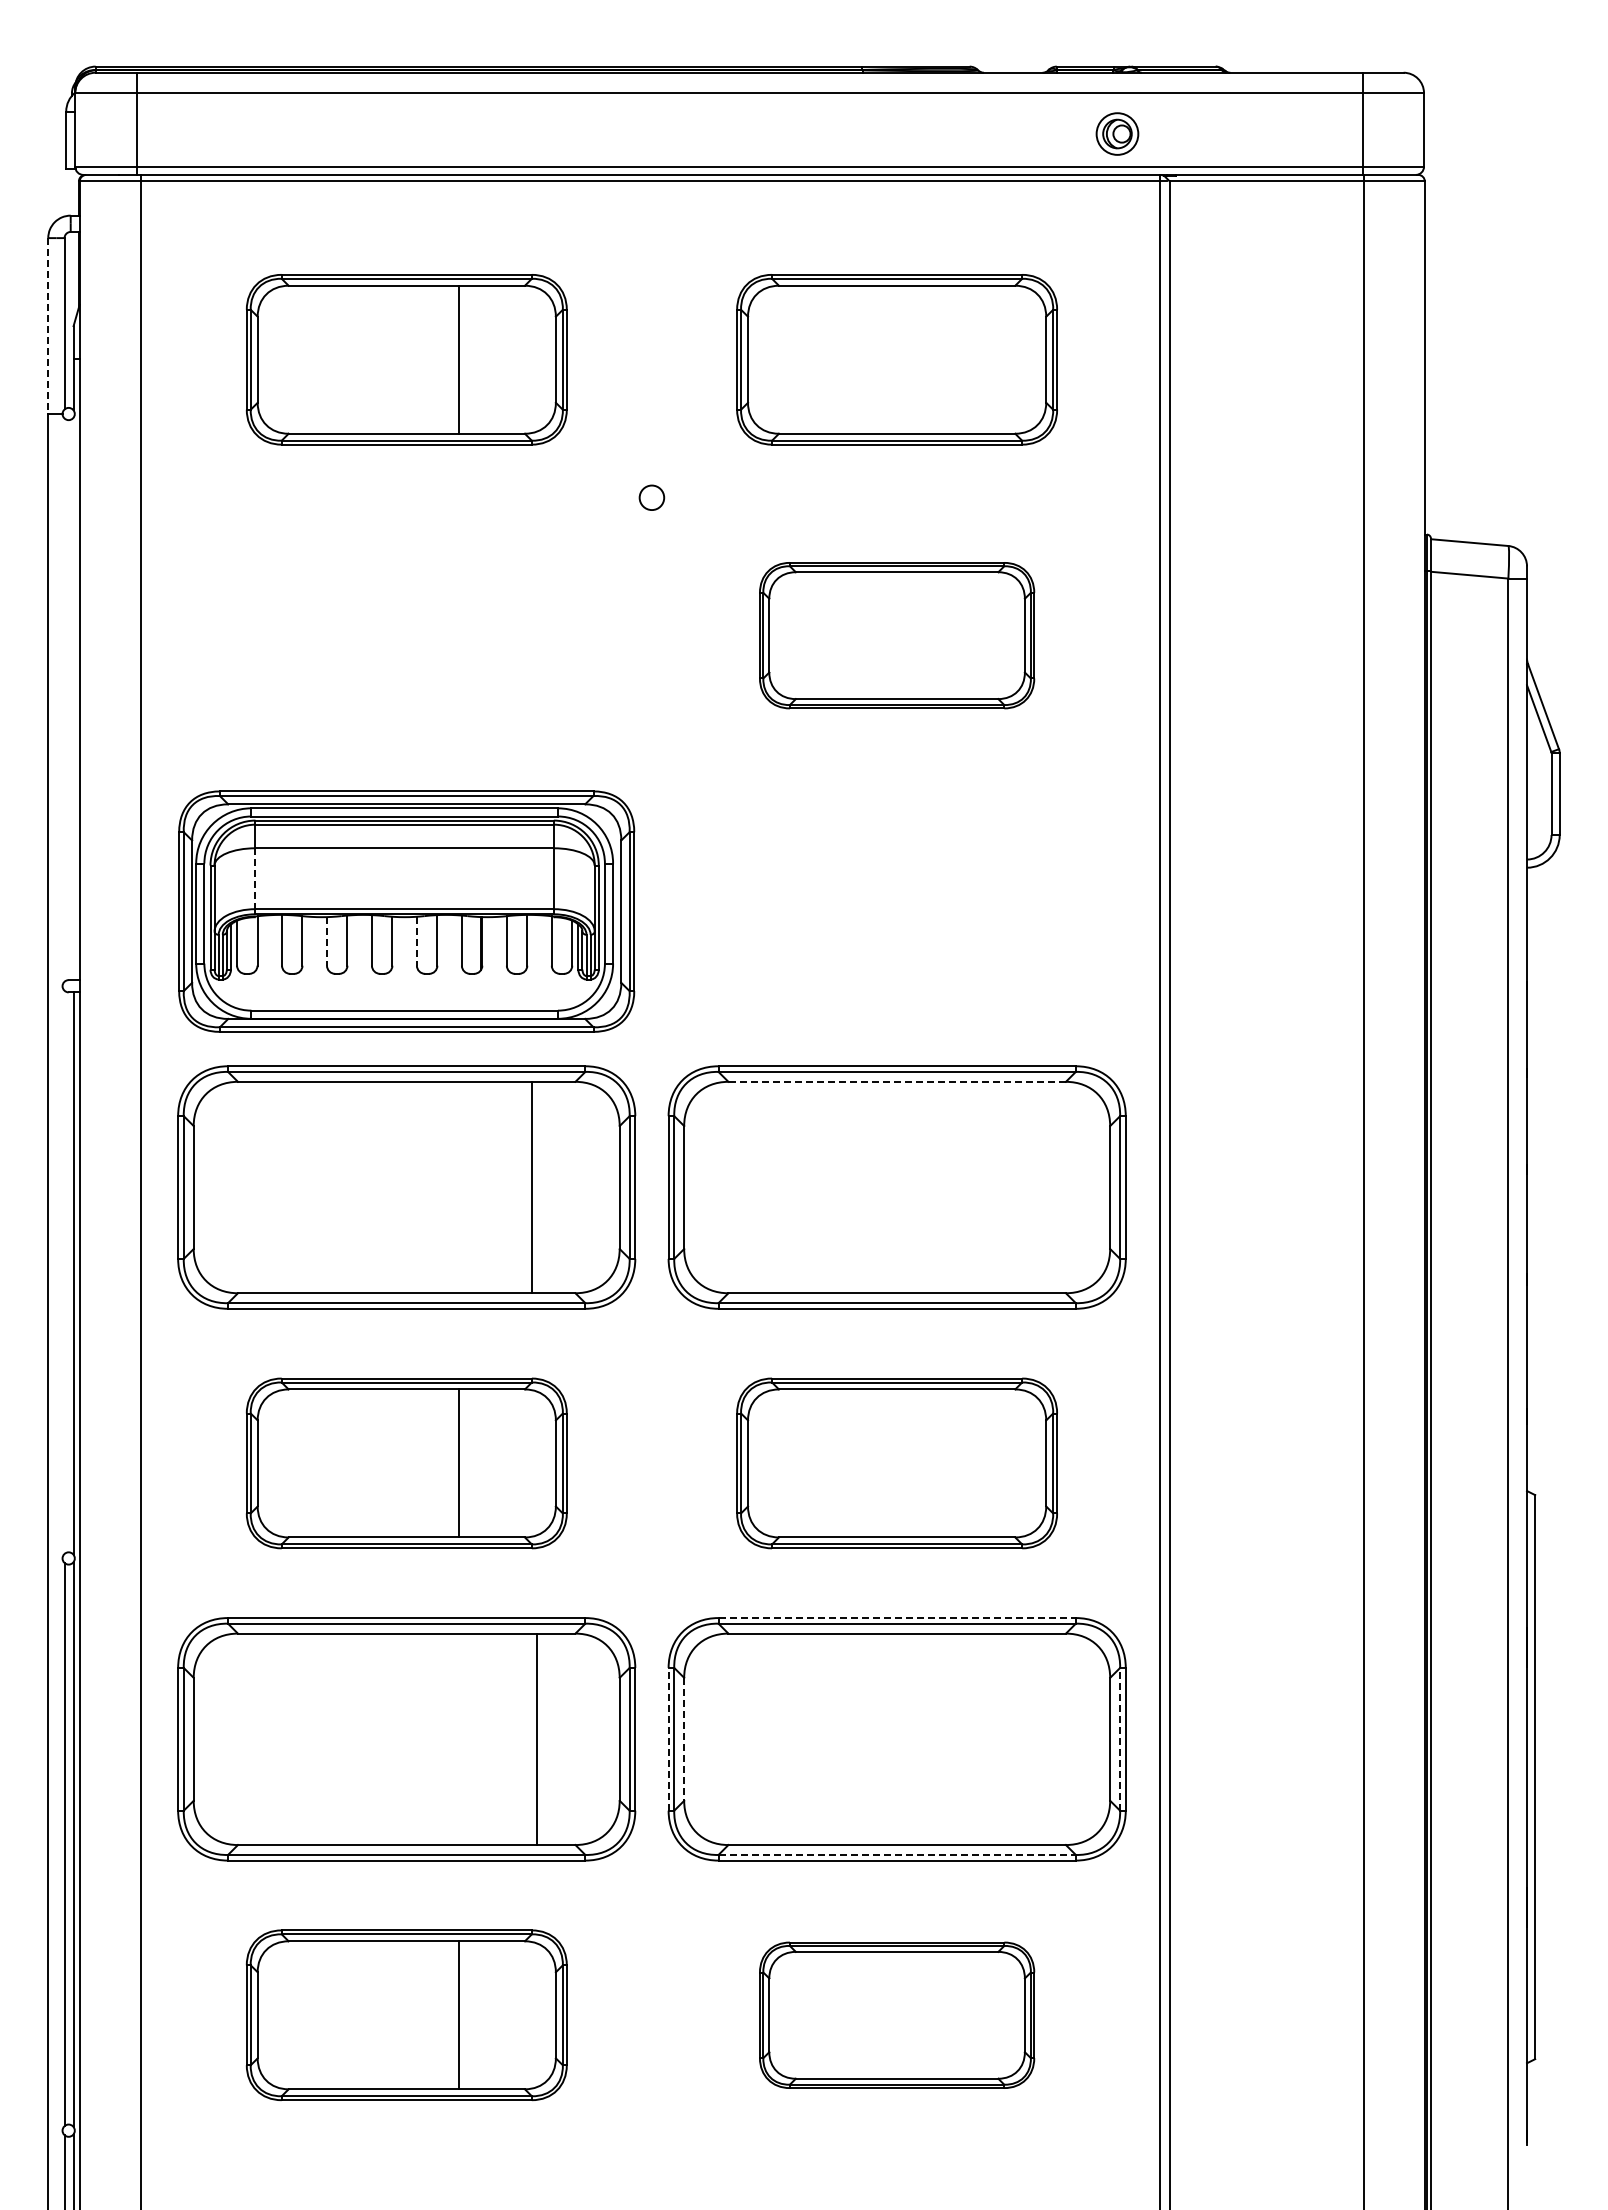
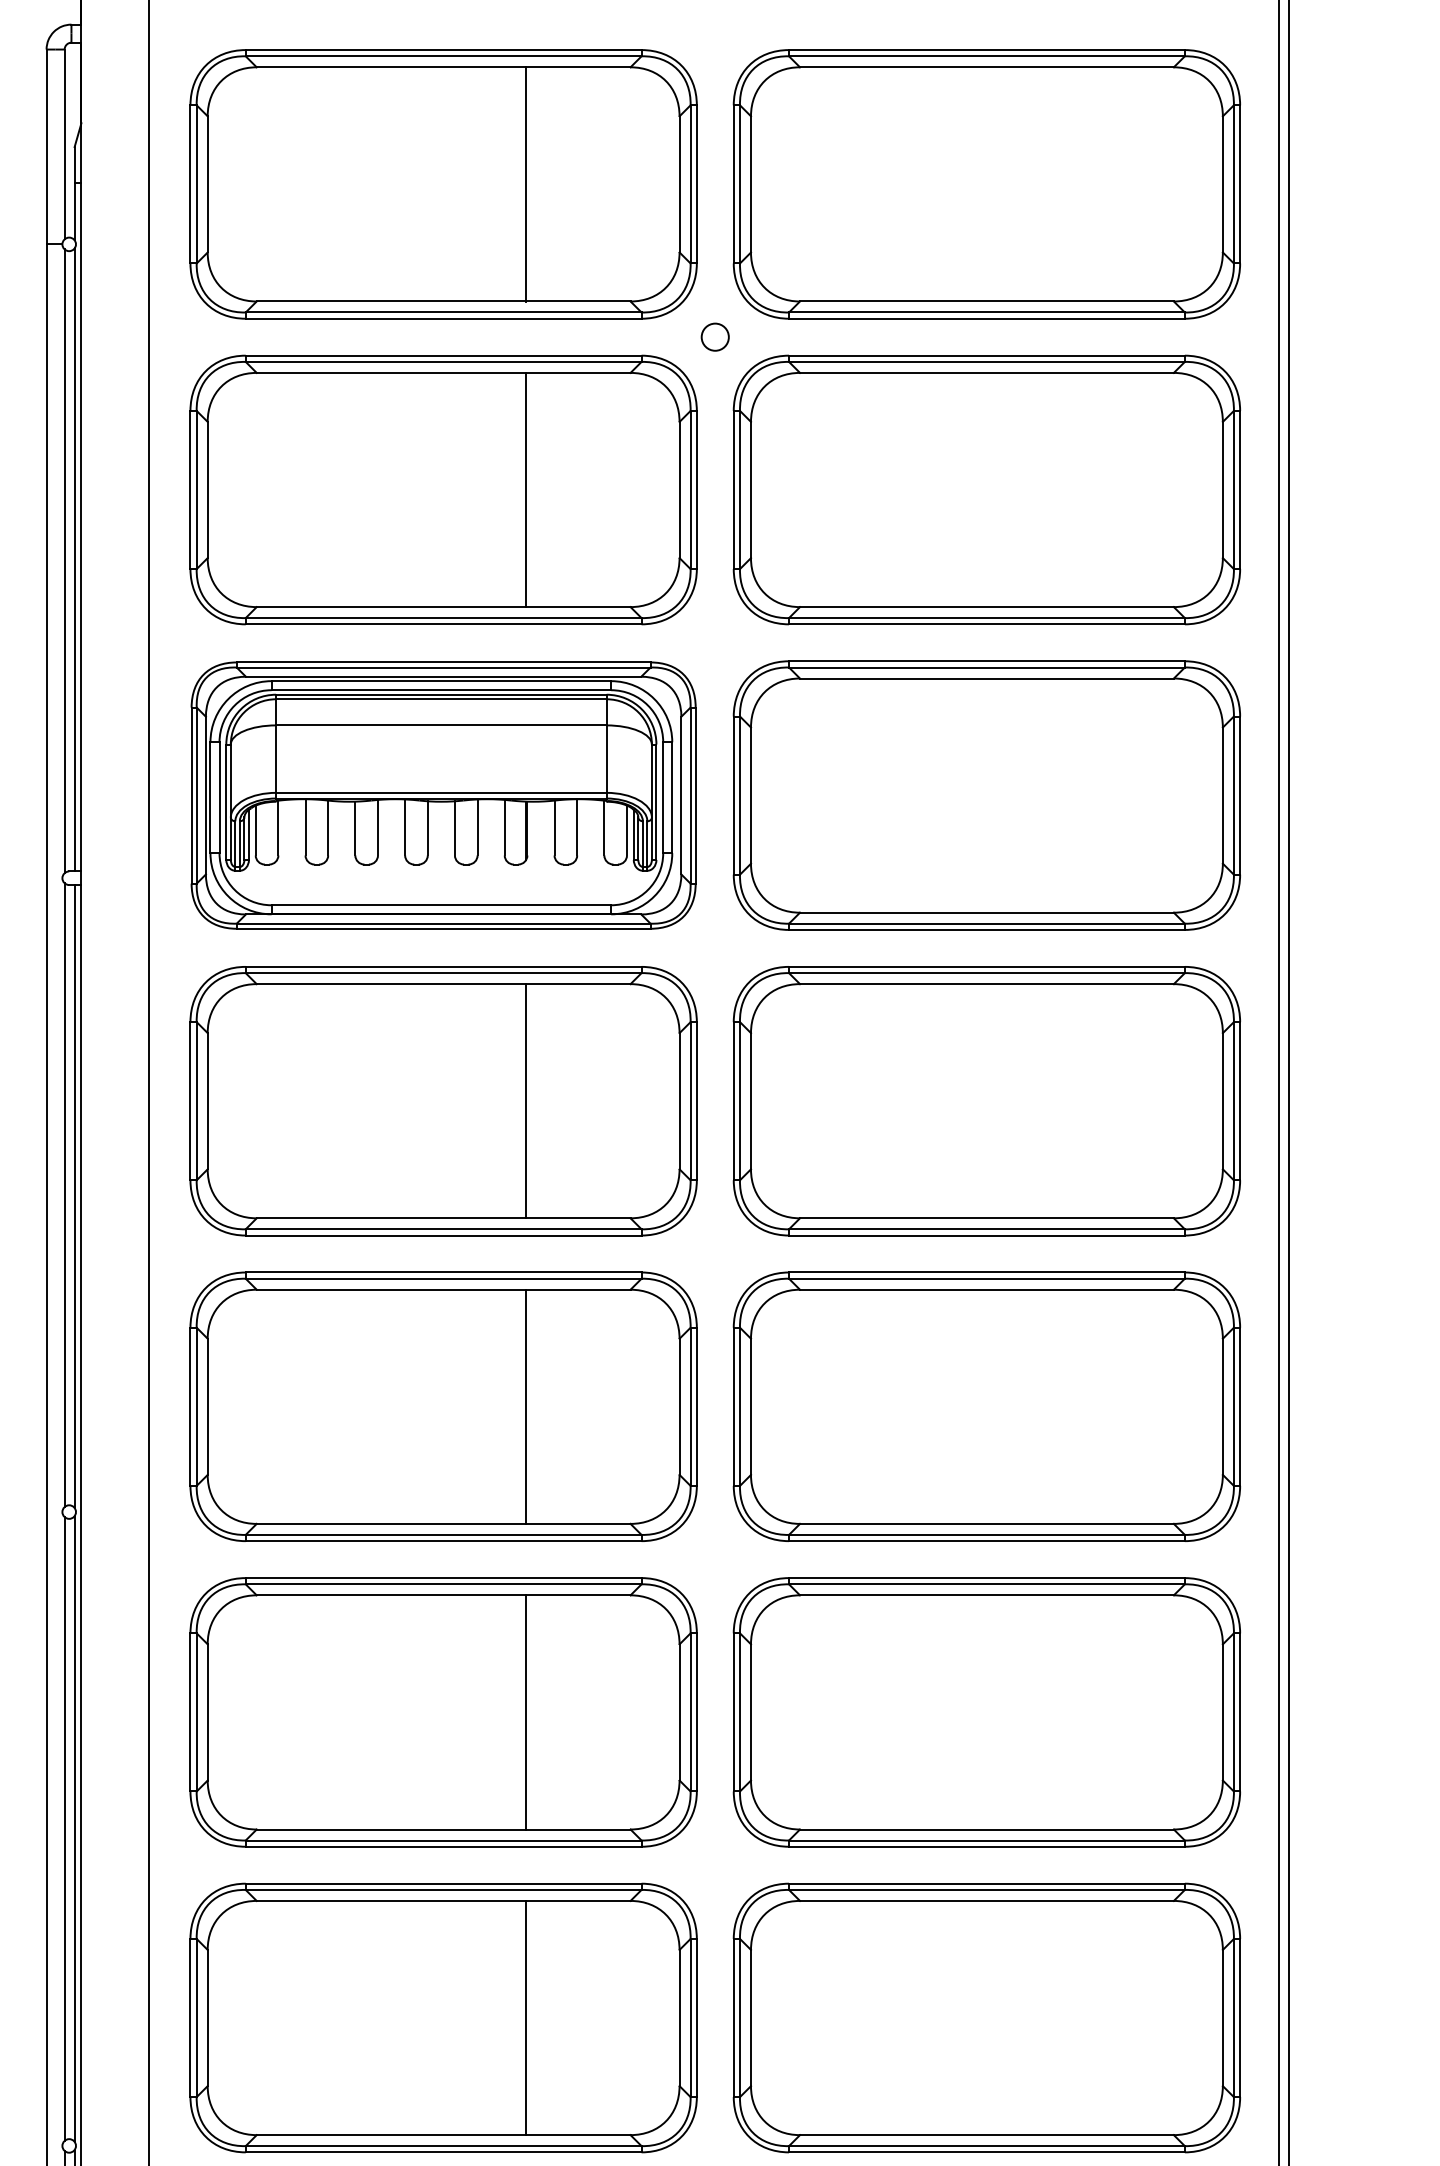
line: (48, 326) -> (46, 147), dashed -> solid
part: (406, 359) -> (443, 183), size x1.43
part: (896, 359) -> (986, 183), size x1.43
part: (406, 635) -> (443, 489), added
part: (896, 635) -> (986, 489), size x1.67
line: (73, 698) -> (74, 559), added
line: (64, 699) -> (64, 560), added
line: (255, 879) -> (276, 759), dashed -> solid
part: (896, 911) -> (986, 795), added
line: (327, 941) -> (355, 828), dashed -> solid
line: (416, 941) -> (454, 828), dashed -> solid
line: (897, 1081) -> (987, 983), dashed -> solid
line: (532, 1187) -> (526, 1101), moved
line: (64, 1271) -> (64, 1194), added
part: (406, 1463) -> (443, 1406), size x1.43
part: (896, 1463) -> (986, 1406), size x1.43
line: (897, 1618) -> (987, 1578), dashed -> solid
line: (668, 1738) -> (733, 1711), dashed -> solid
line: (1120, 1738) -> (1234, 1711), dashed -> solid
line: (537, 1739) -> (526, 1712), moved
line: (684, 1739) -> (751, 1712), dashed -> solid
line: (897, 1854) -> (987, 1840), dashed -> solid
part: (406, 2015) -> (443, 2018), size x1.43
part: (896, 2015) -> (986, 2018), size x1.67

